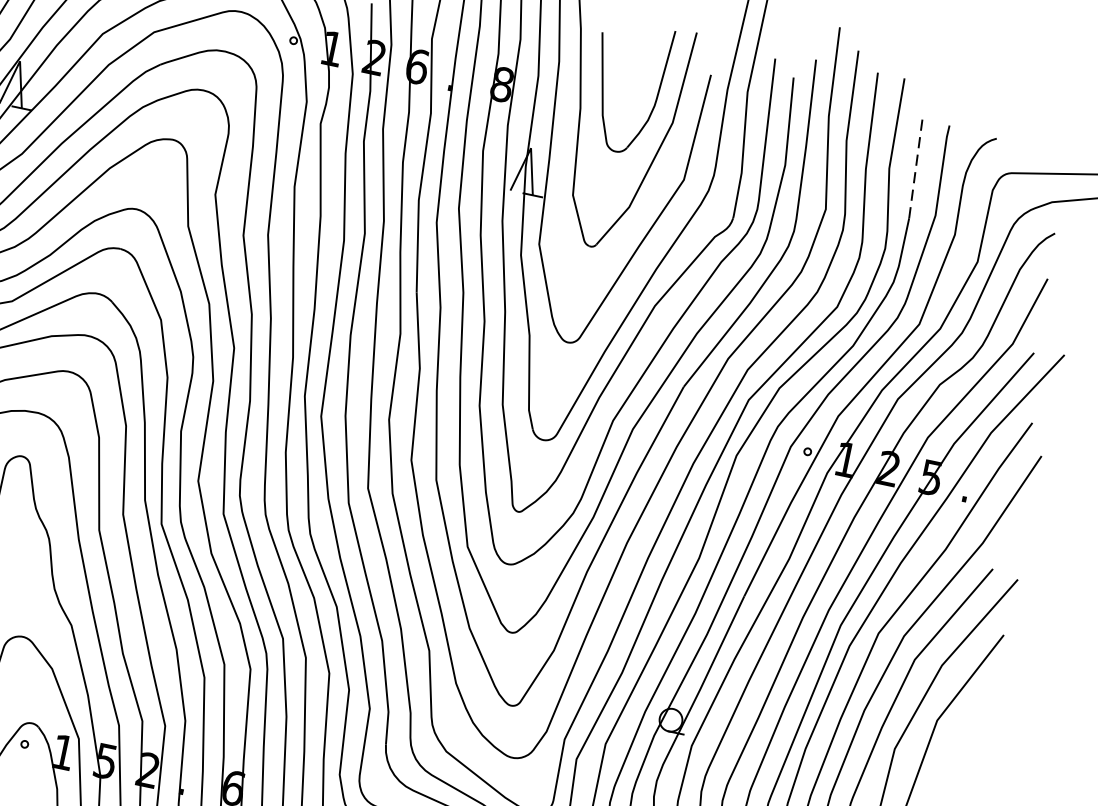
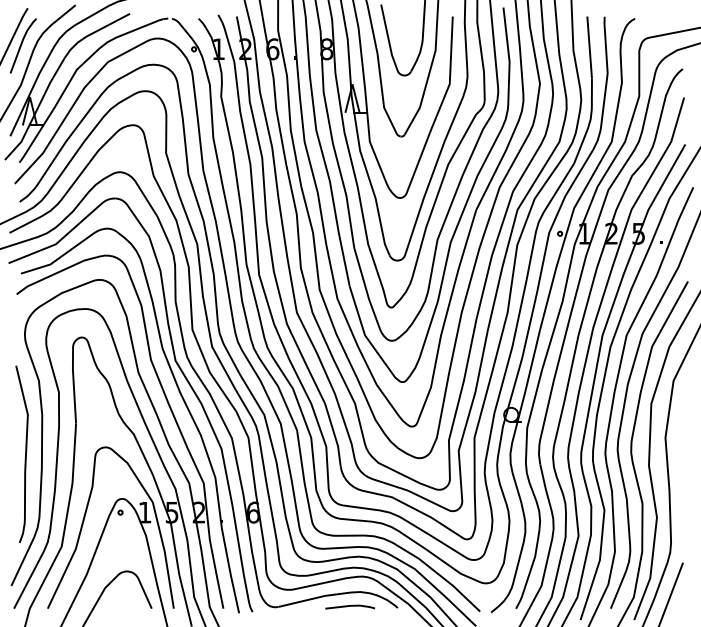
line: (915, 168) -> (589, 47), dashed -> solid

